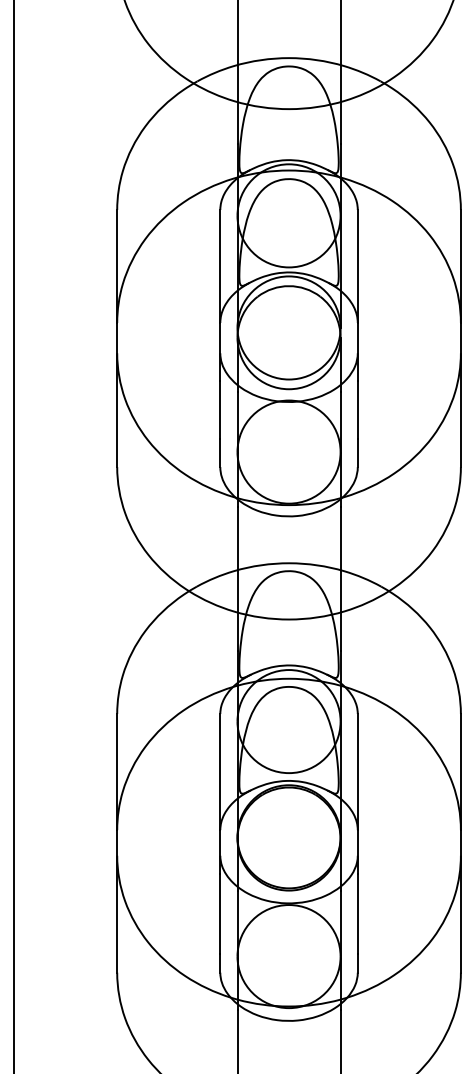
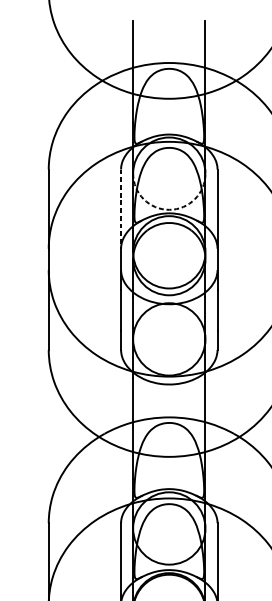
line: (220, 266) -> (121, 209), solid -> dashed
arc: (289, 267) -> (169, 209), solid -> dashed

